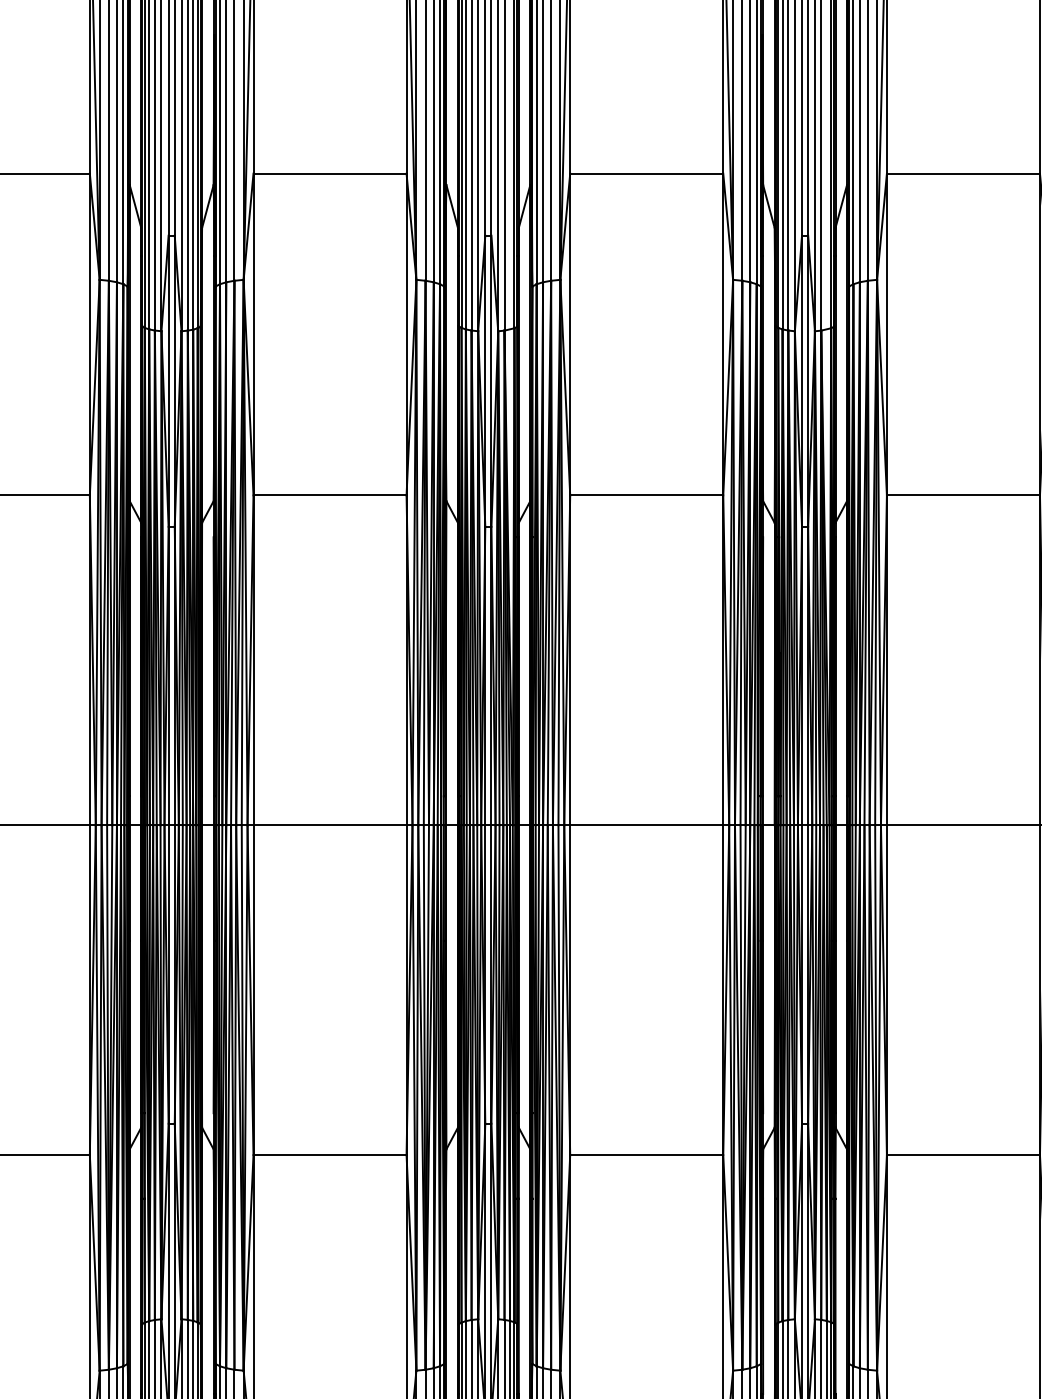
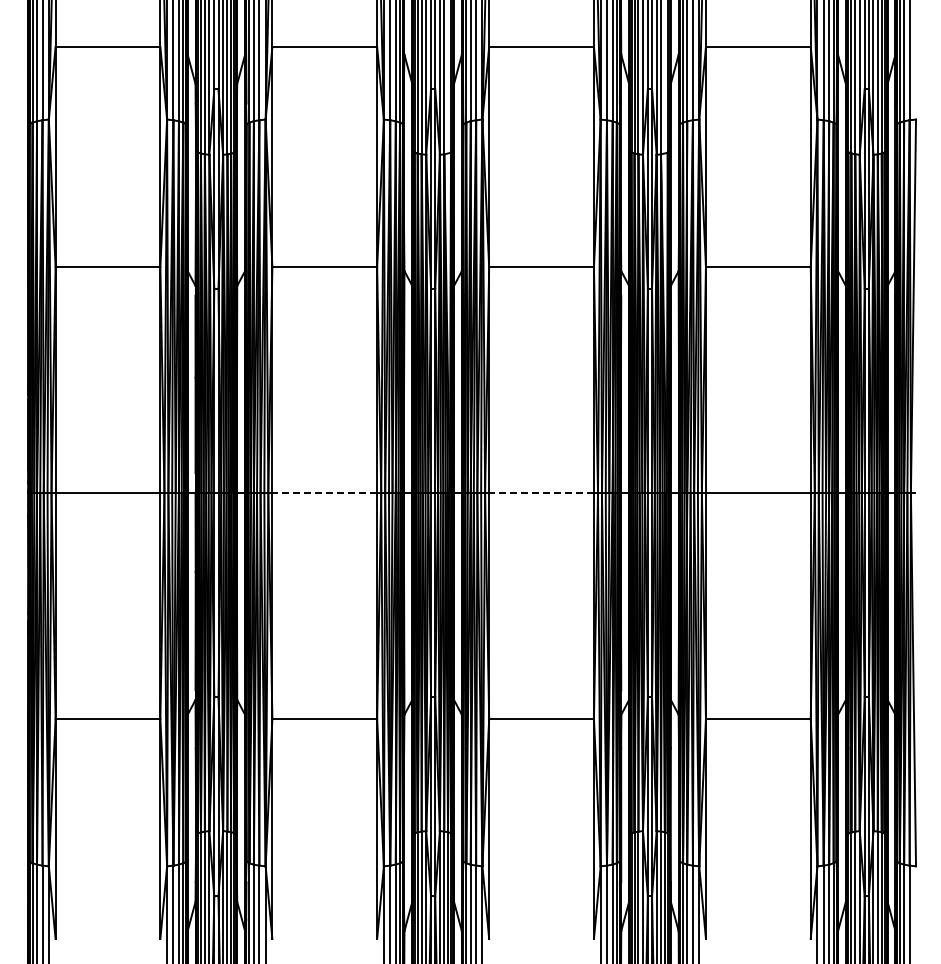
line: (329, 824) -> (324, 492), solid -> dashed
line: (646, 824) -> (541, 492), solid -> dashed

